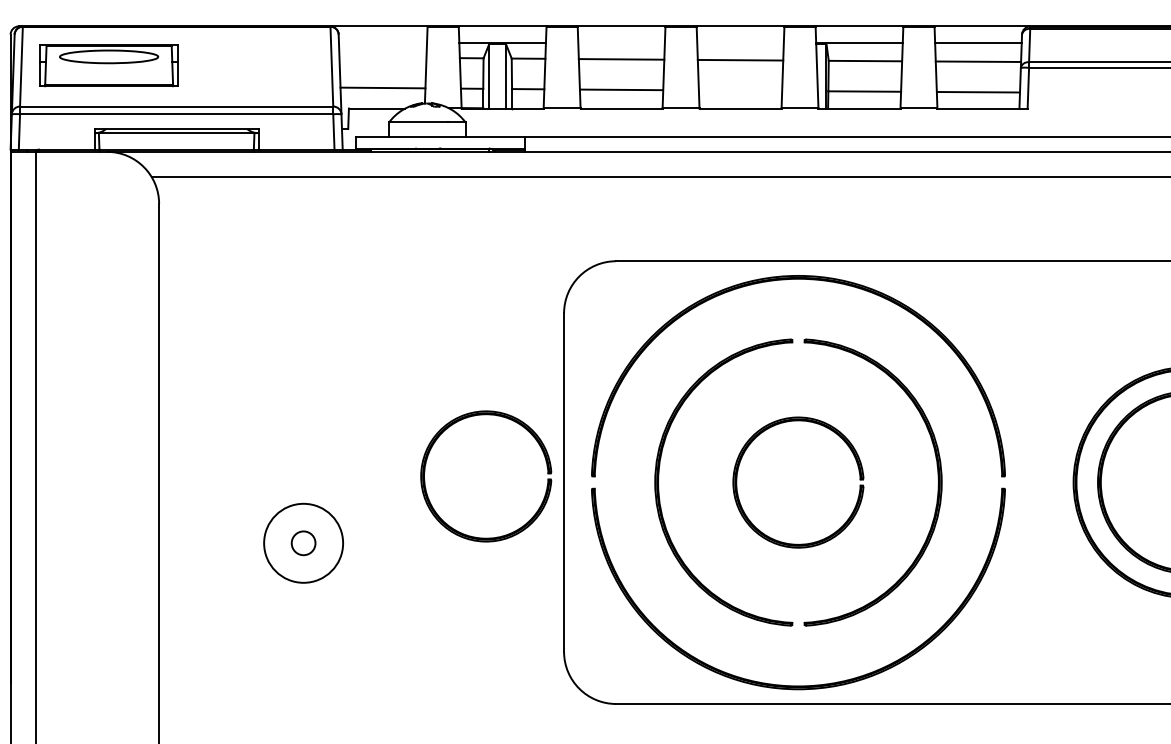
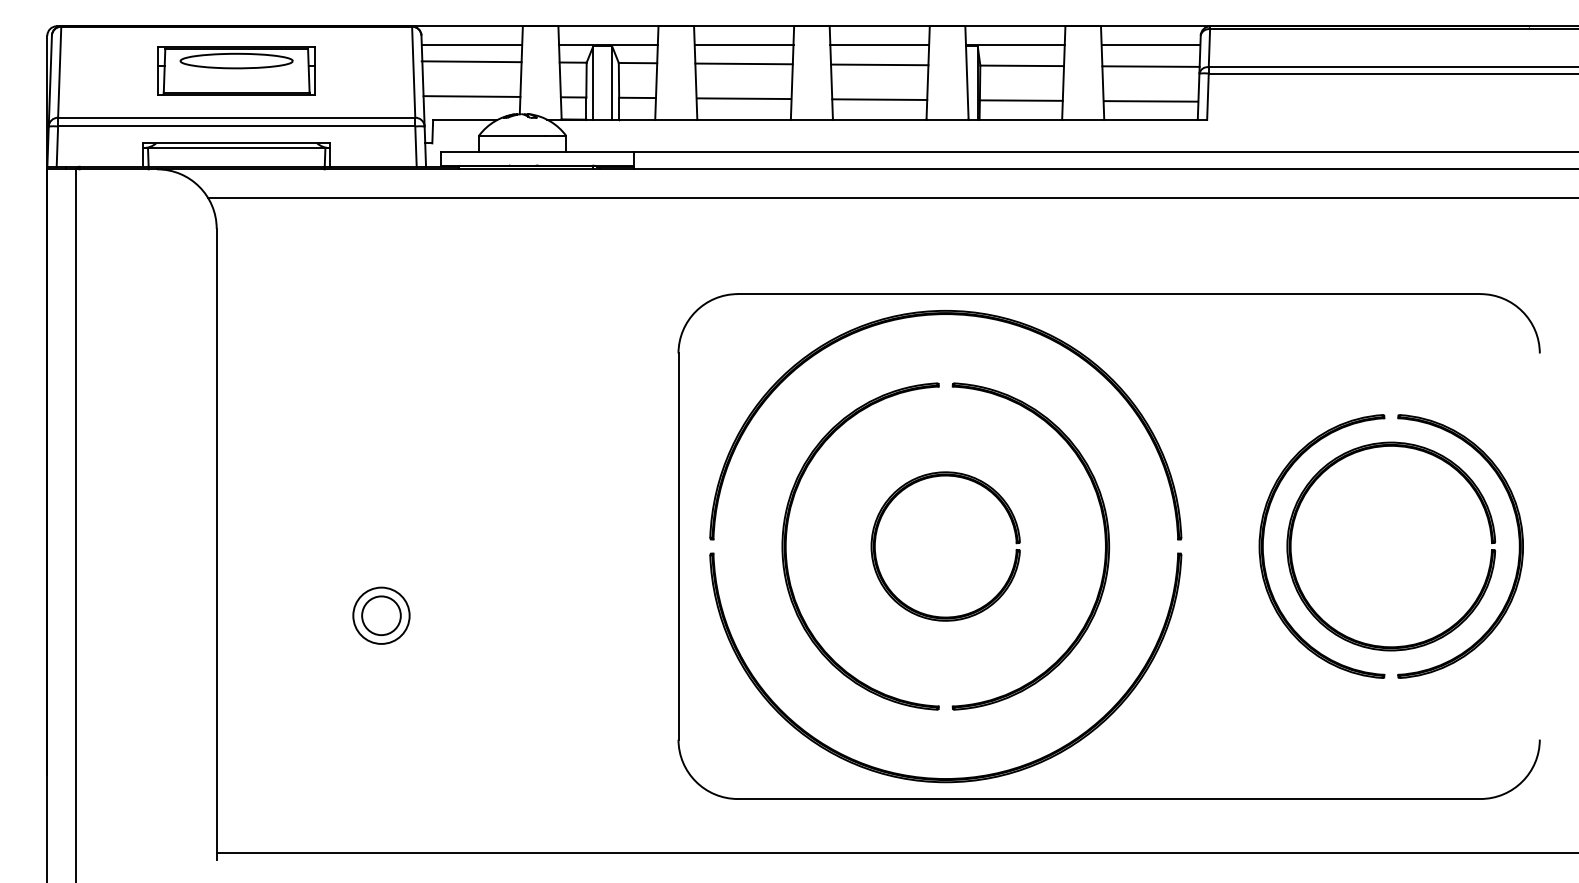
line: (382, 43) -> (471, 45), added
line: (621, 43) -> (743, 45), added
line: (740, 43) -> (879, 45), added
line: (382, 57) -> (471, 61), added
part: (108, 65) -> (236, 70), moved
line: (740, 90) -> (879, 99), added
part: (435, 443) -> (531, 501), removed
circle: (303, 543) -> (381, 615), size x0.62
circle: (303, 543) -> (381, 615), size x1.43

